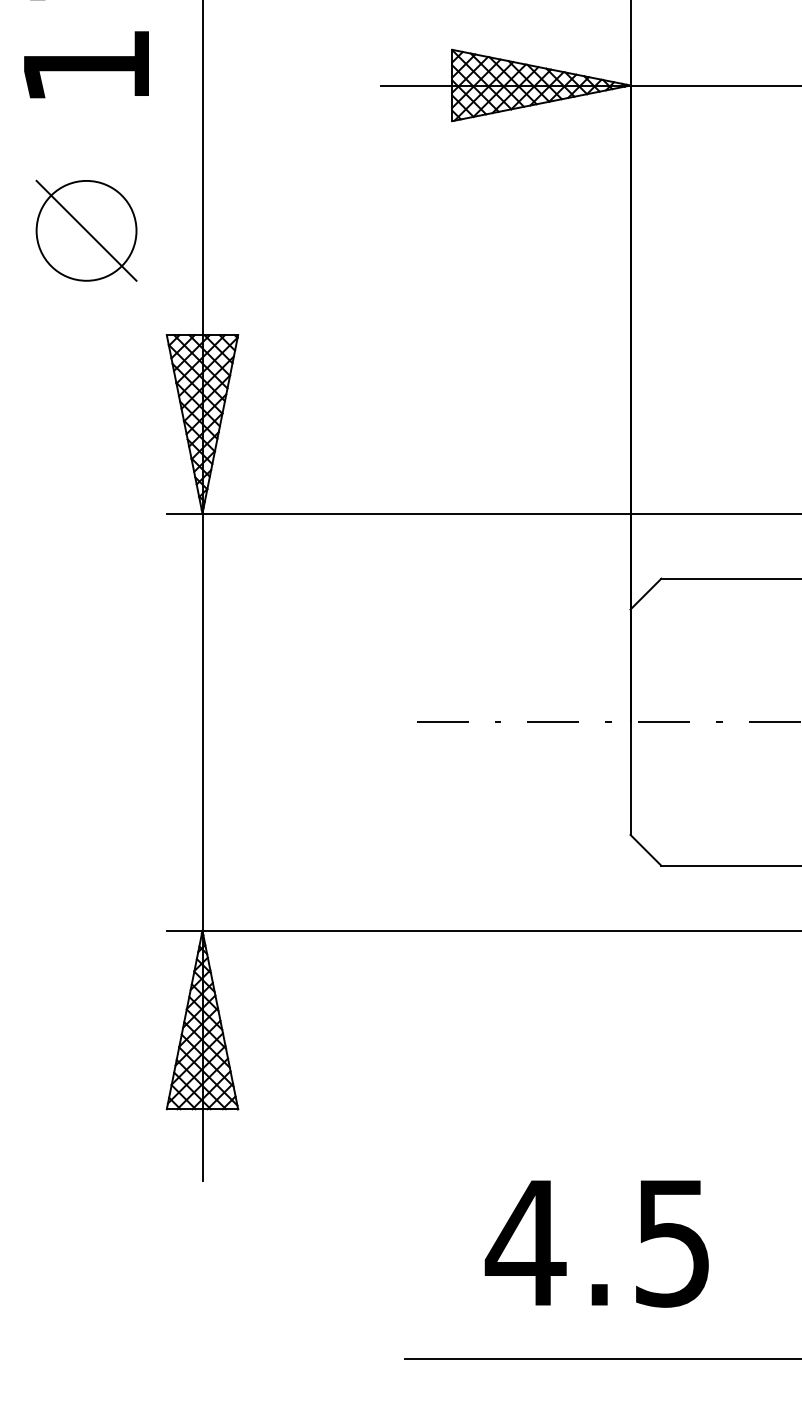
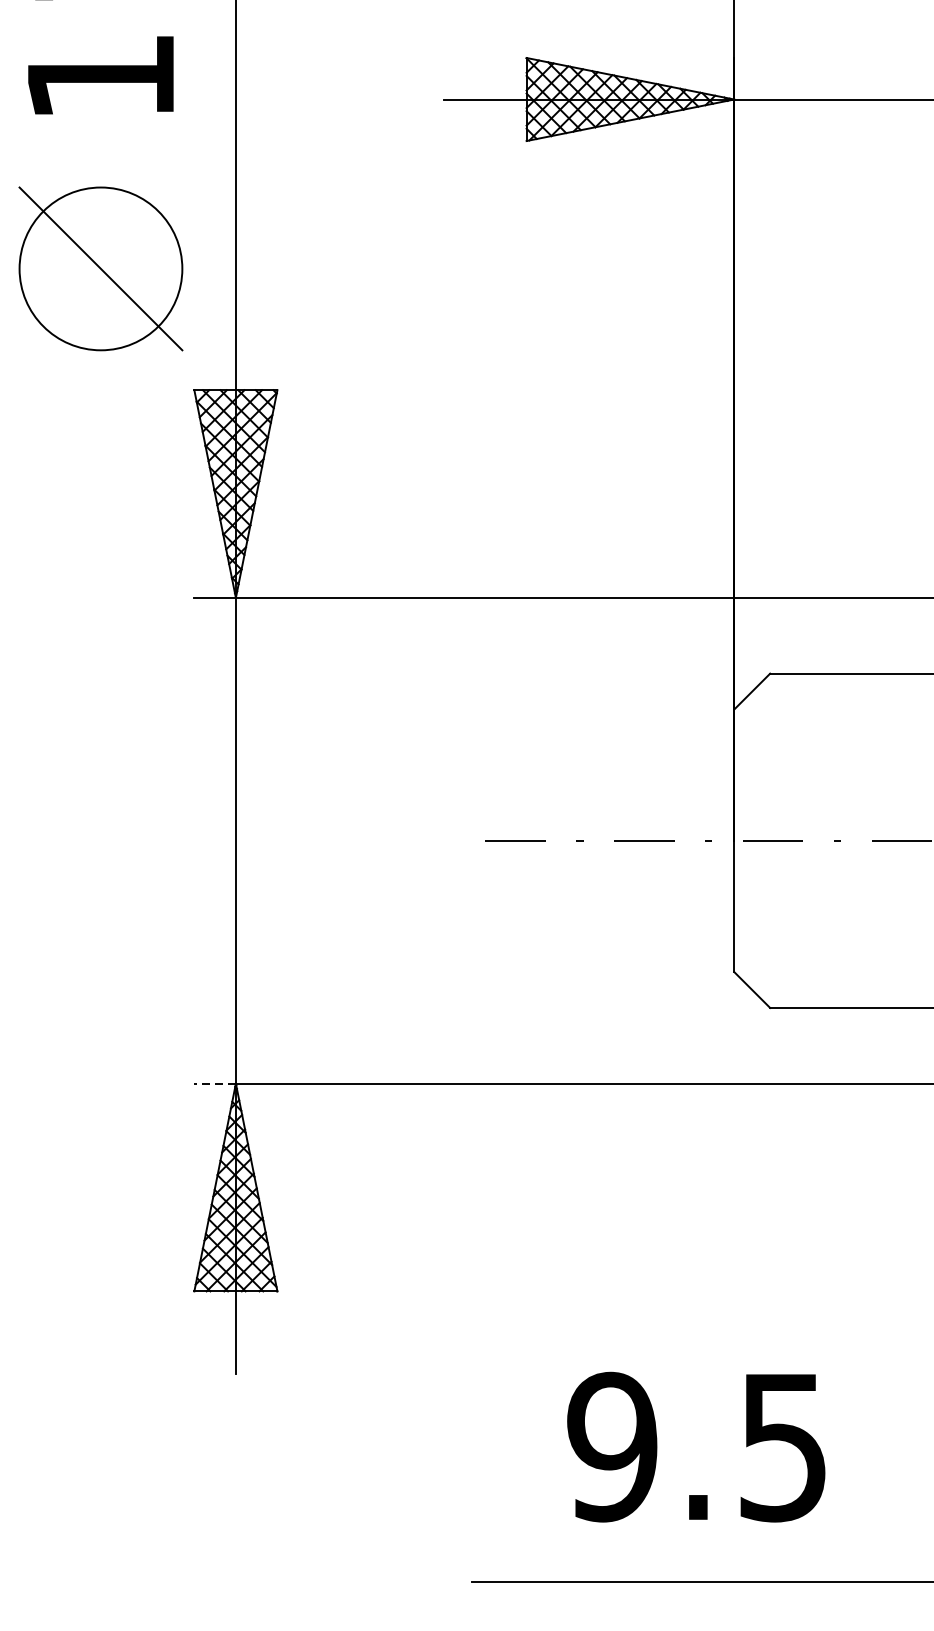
part: (86, 230) -> (100, 268), size x1.4
line: (184, 930) -> (214, 1083), solid -> dashed
text: (525, 1242) -> (611, 1446), 4.5 -> 9.5

